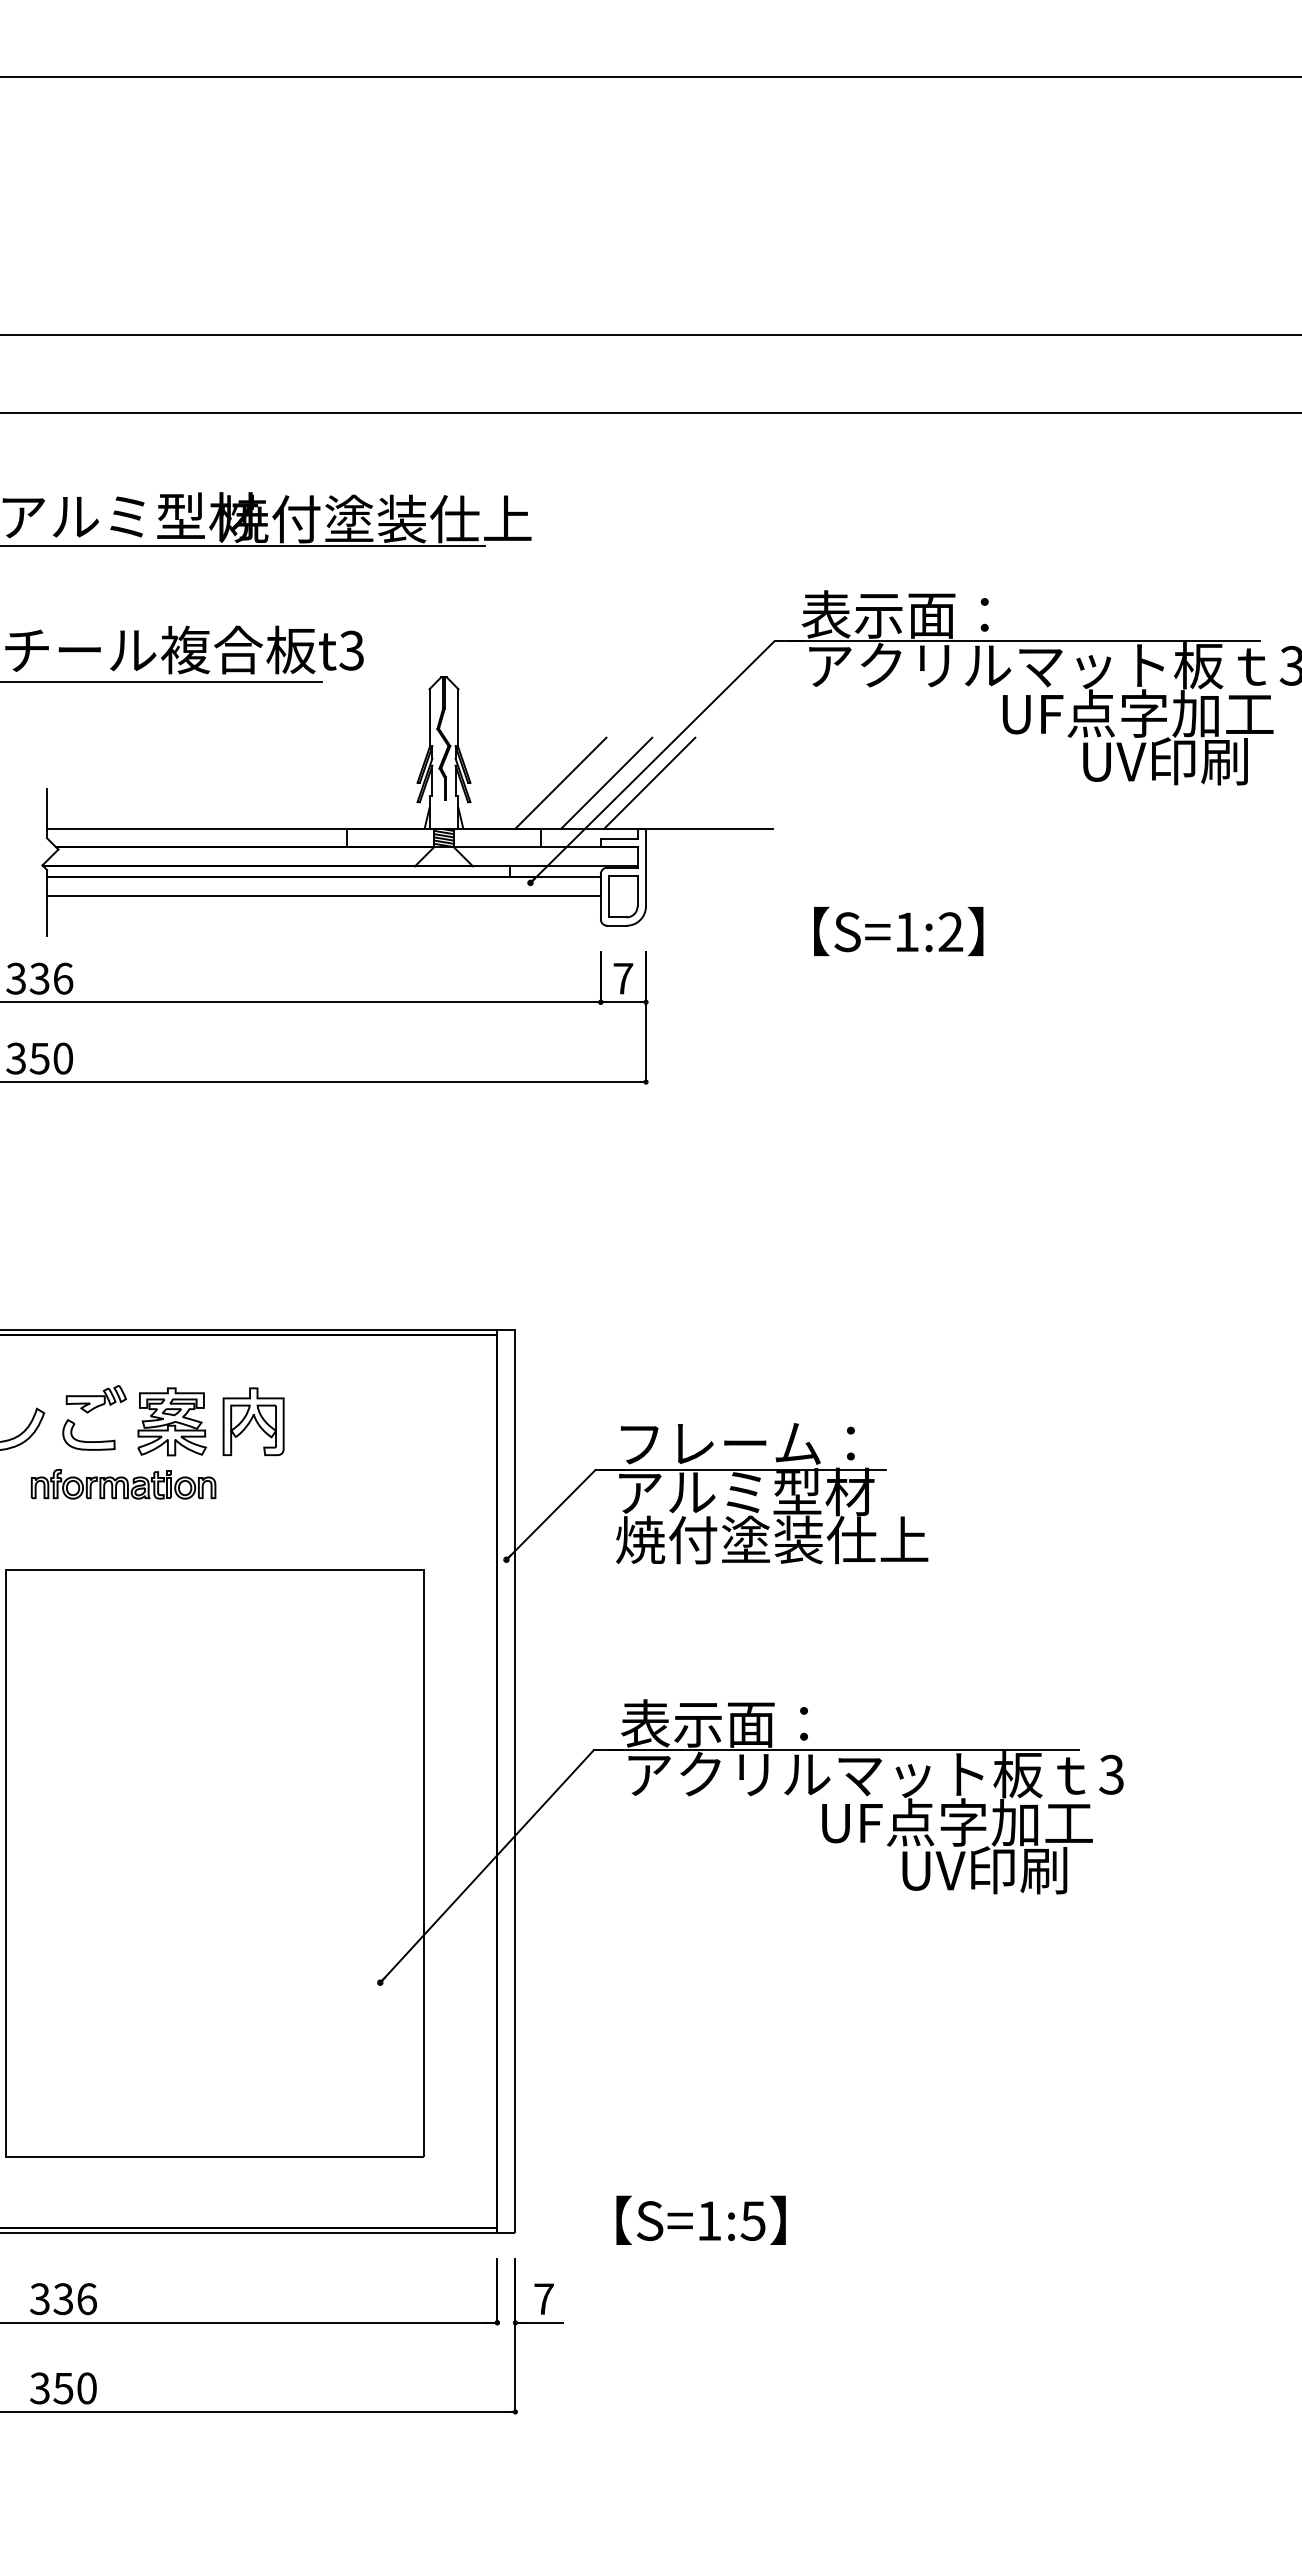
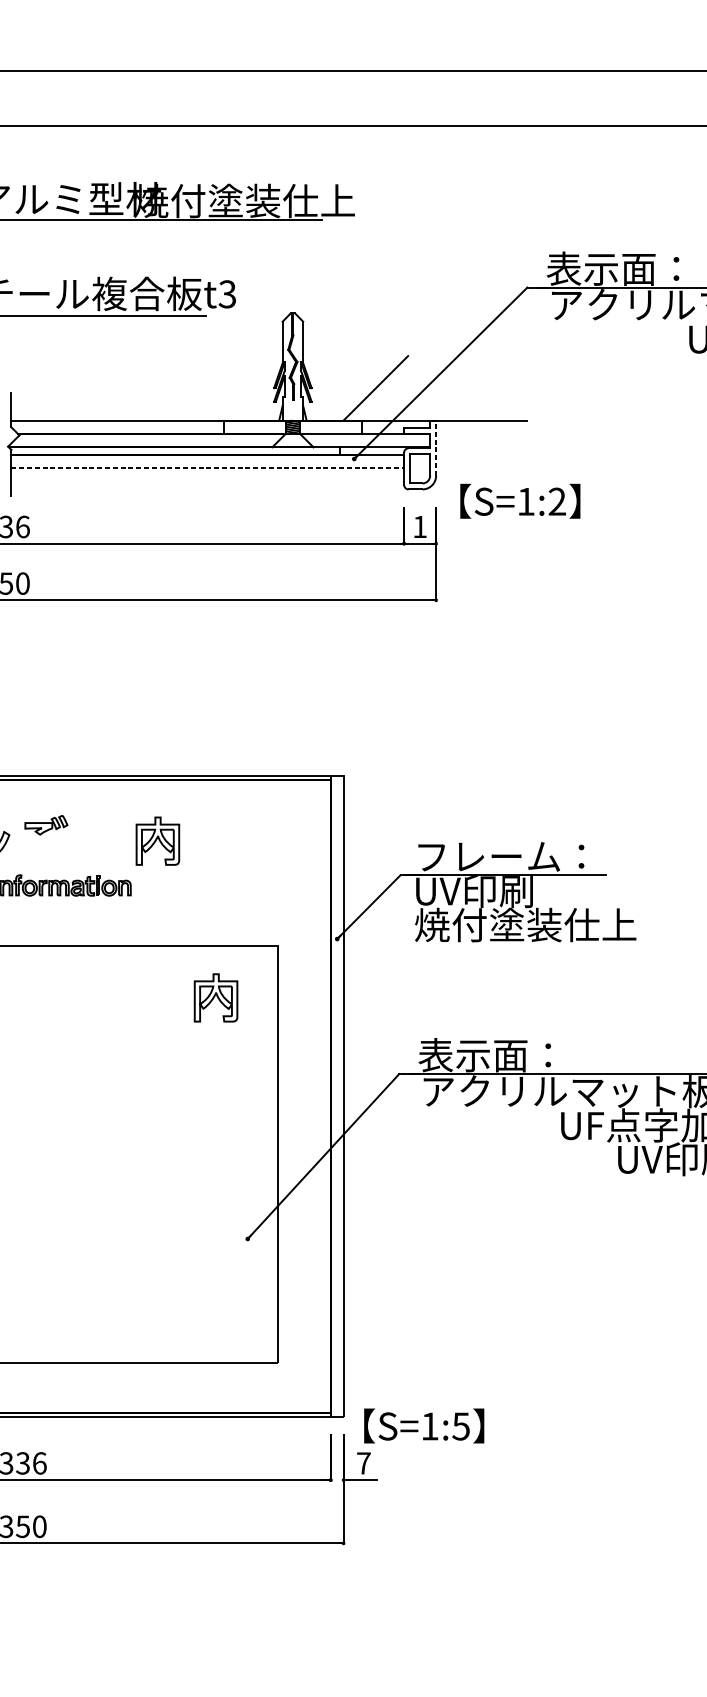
line: (606, 782) -> (408, 387), removed
line: (649, 782) -> (438, 387), removed
line: (645, 867) -> (435, 448), solid -> dashed
line: (323, 896) -> (207, 468), solid -> dashed
text: (898, 931) -> (520, 501), moved
text: (623, 978) -> (420, 526), 7 -> 1
part: (171, 1421) -> (99, 841), removed
part: (88, 1441) -> (40, 855), removed
text: (745, 1491) -> (506, 890), アルミ型材 -> UV印刷
part: (335, 1642) -> (215, 997), added
text: (700, 2219) -> (423, 1425), moved

